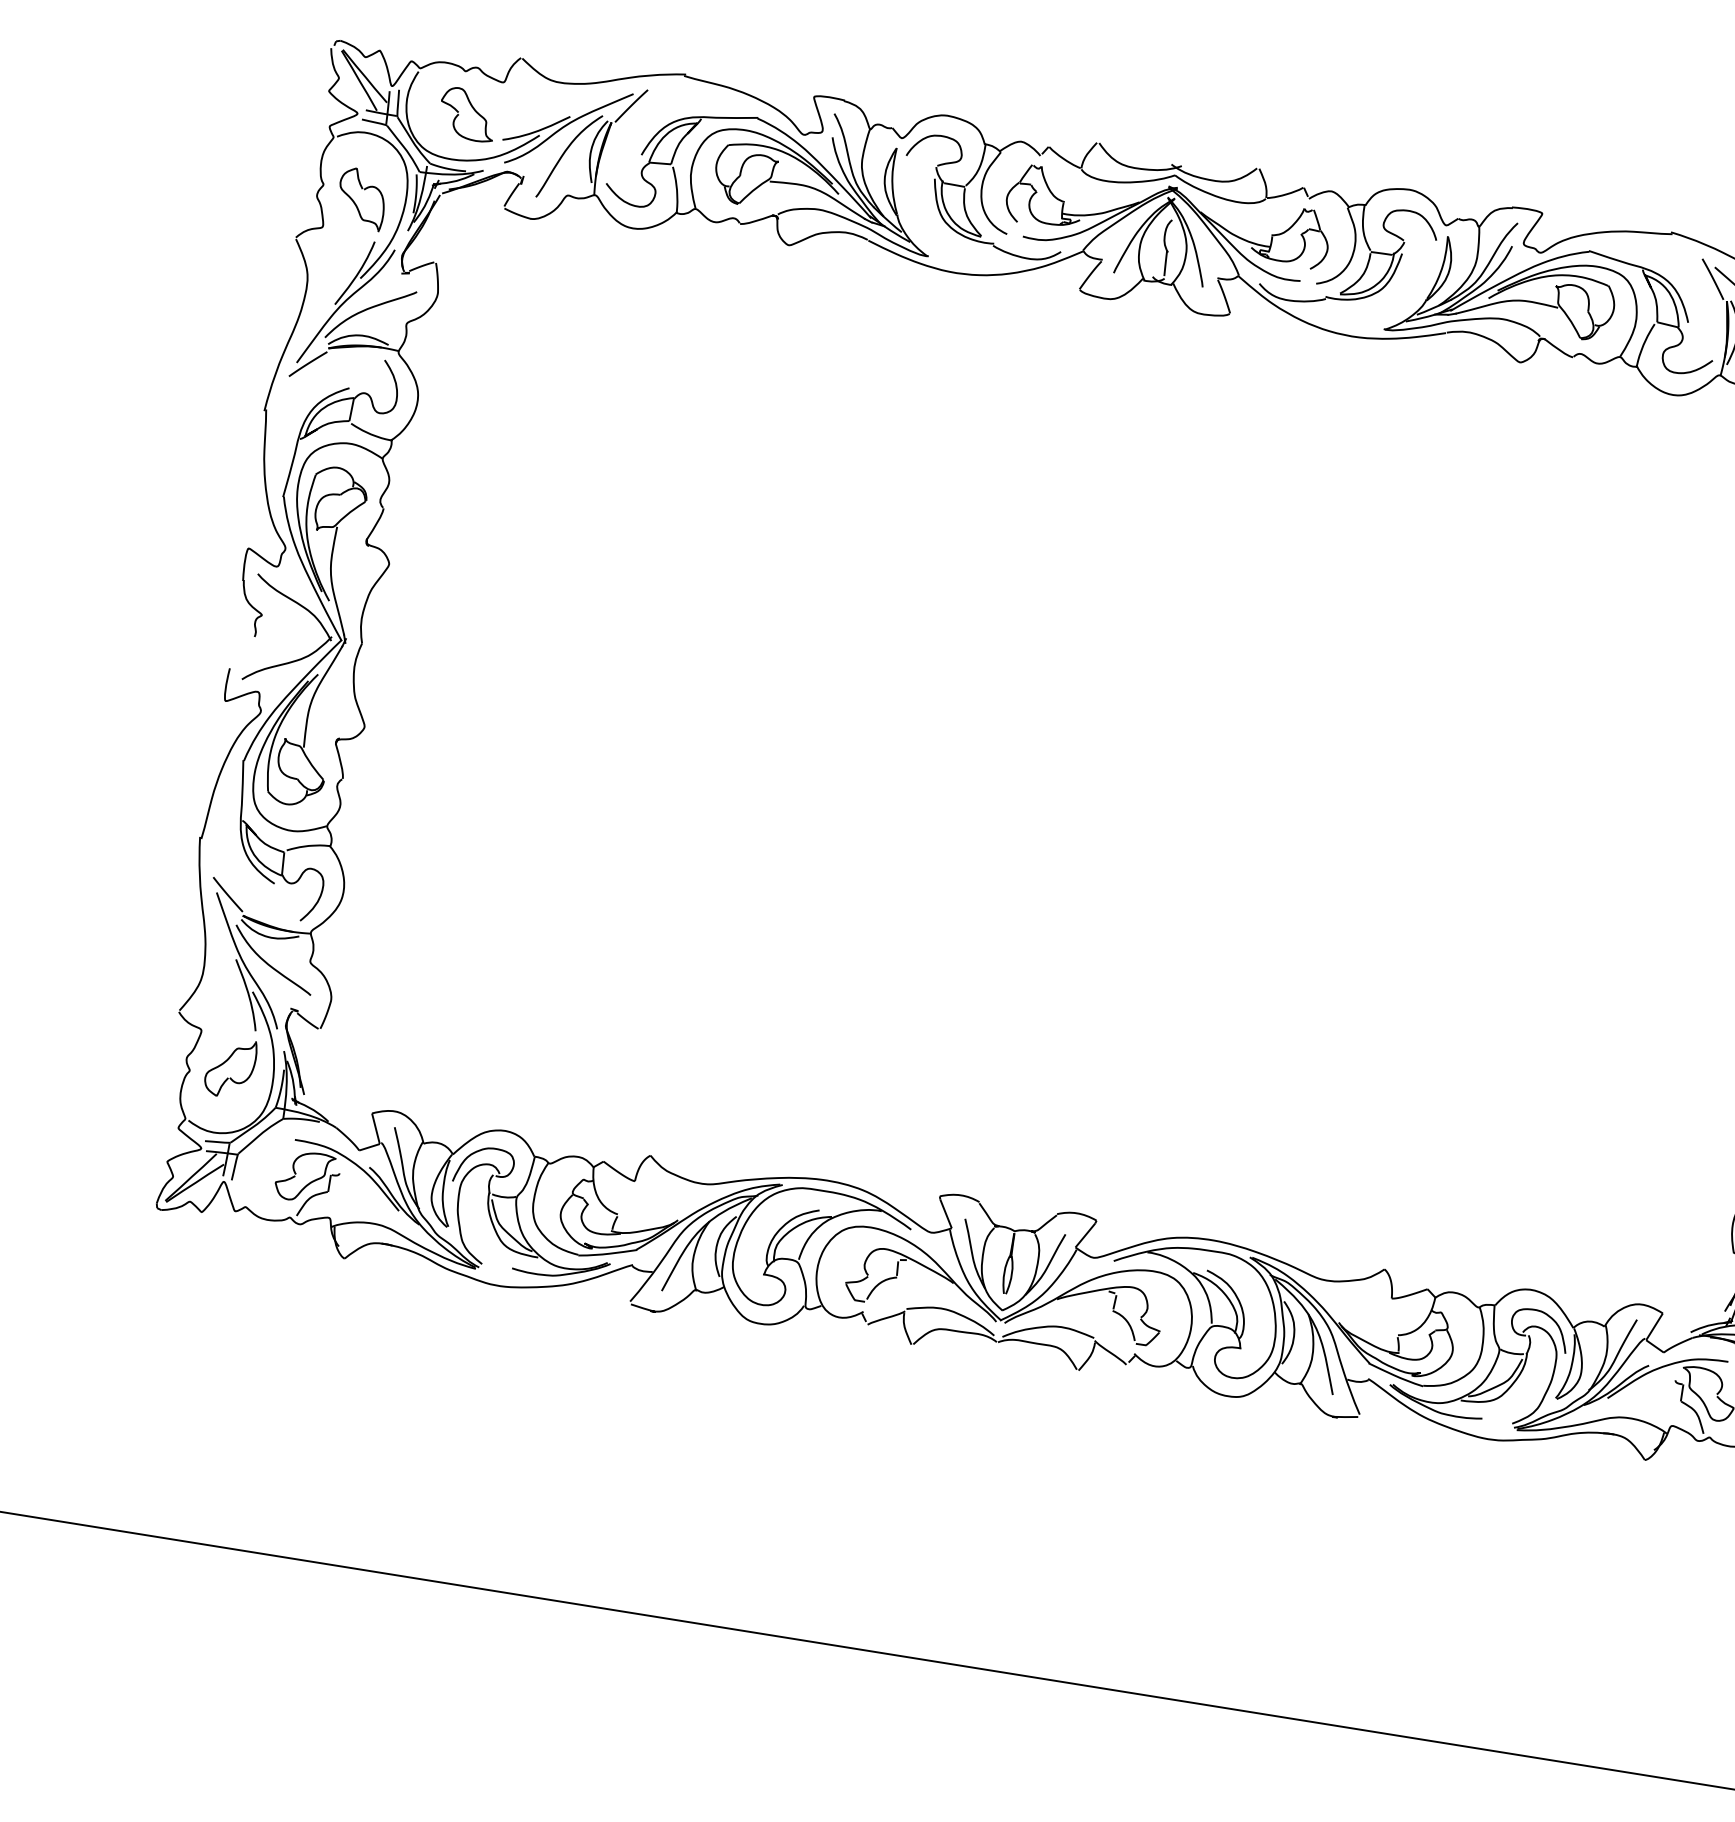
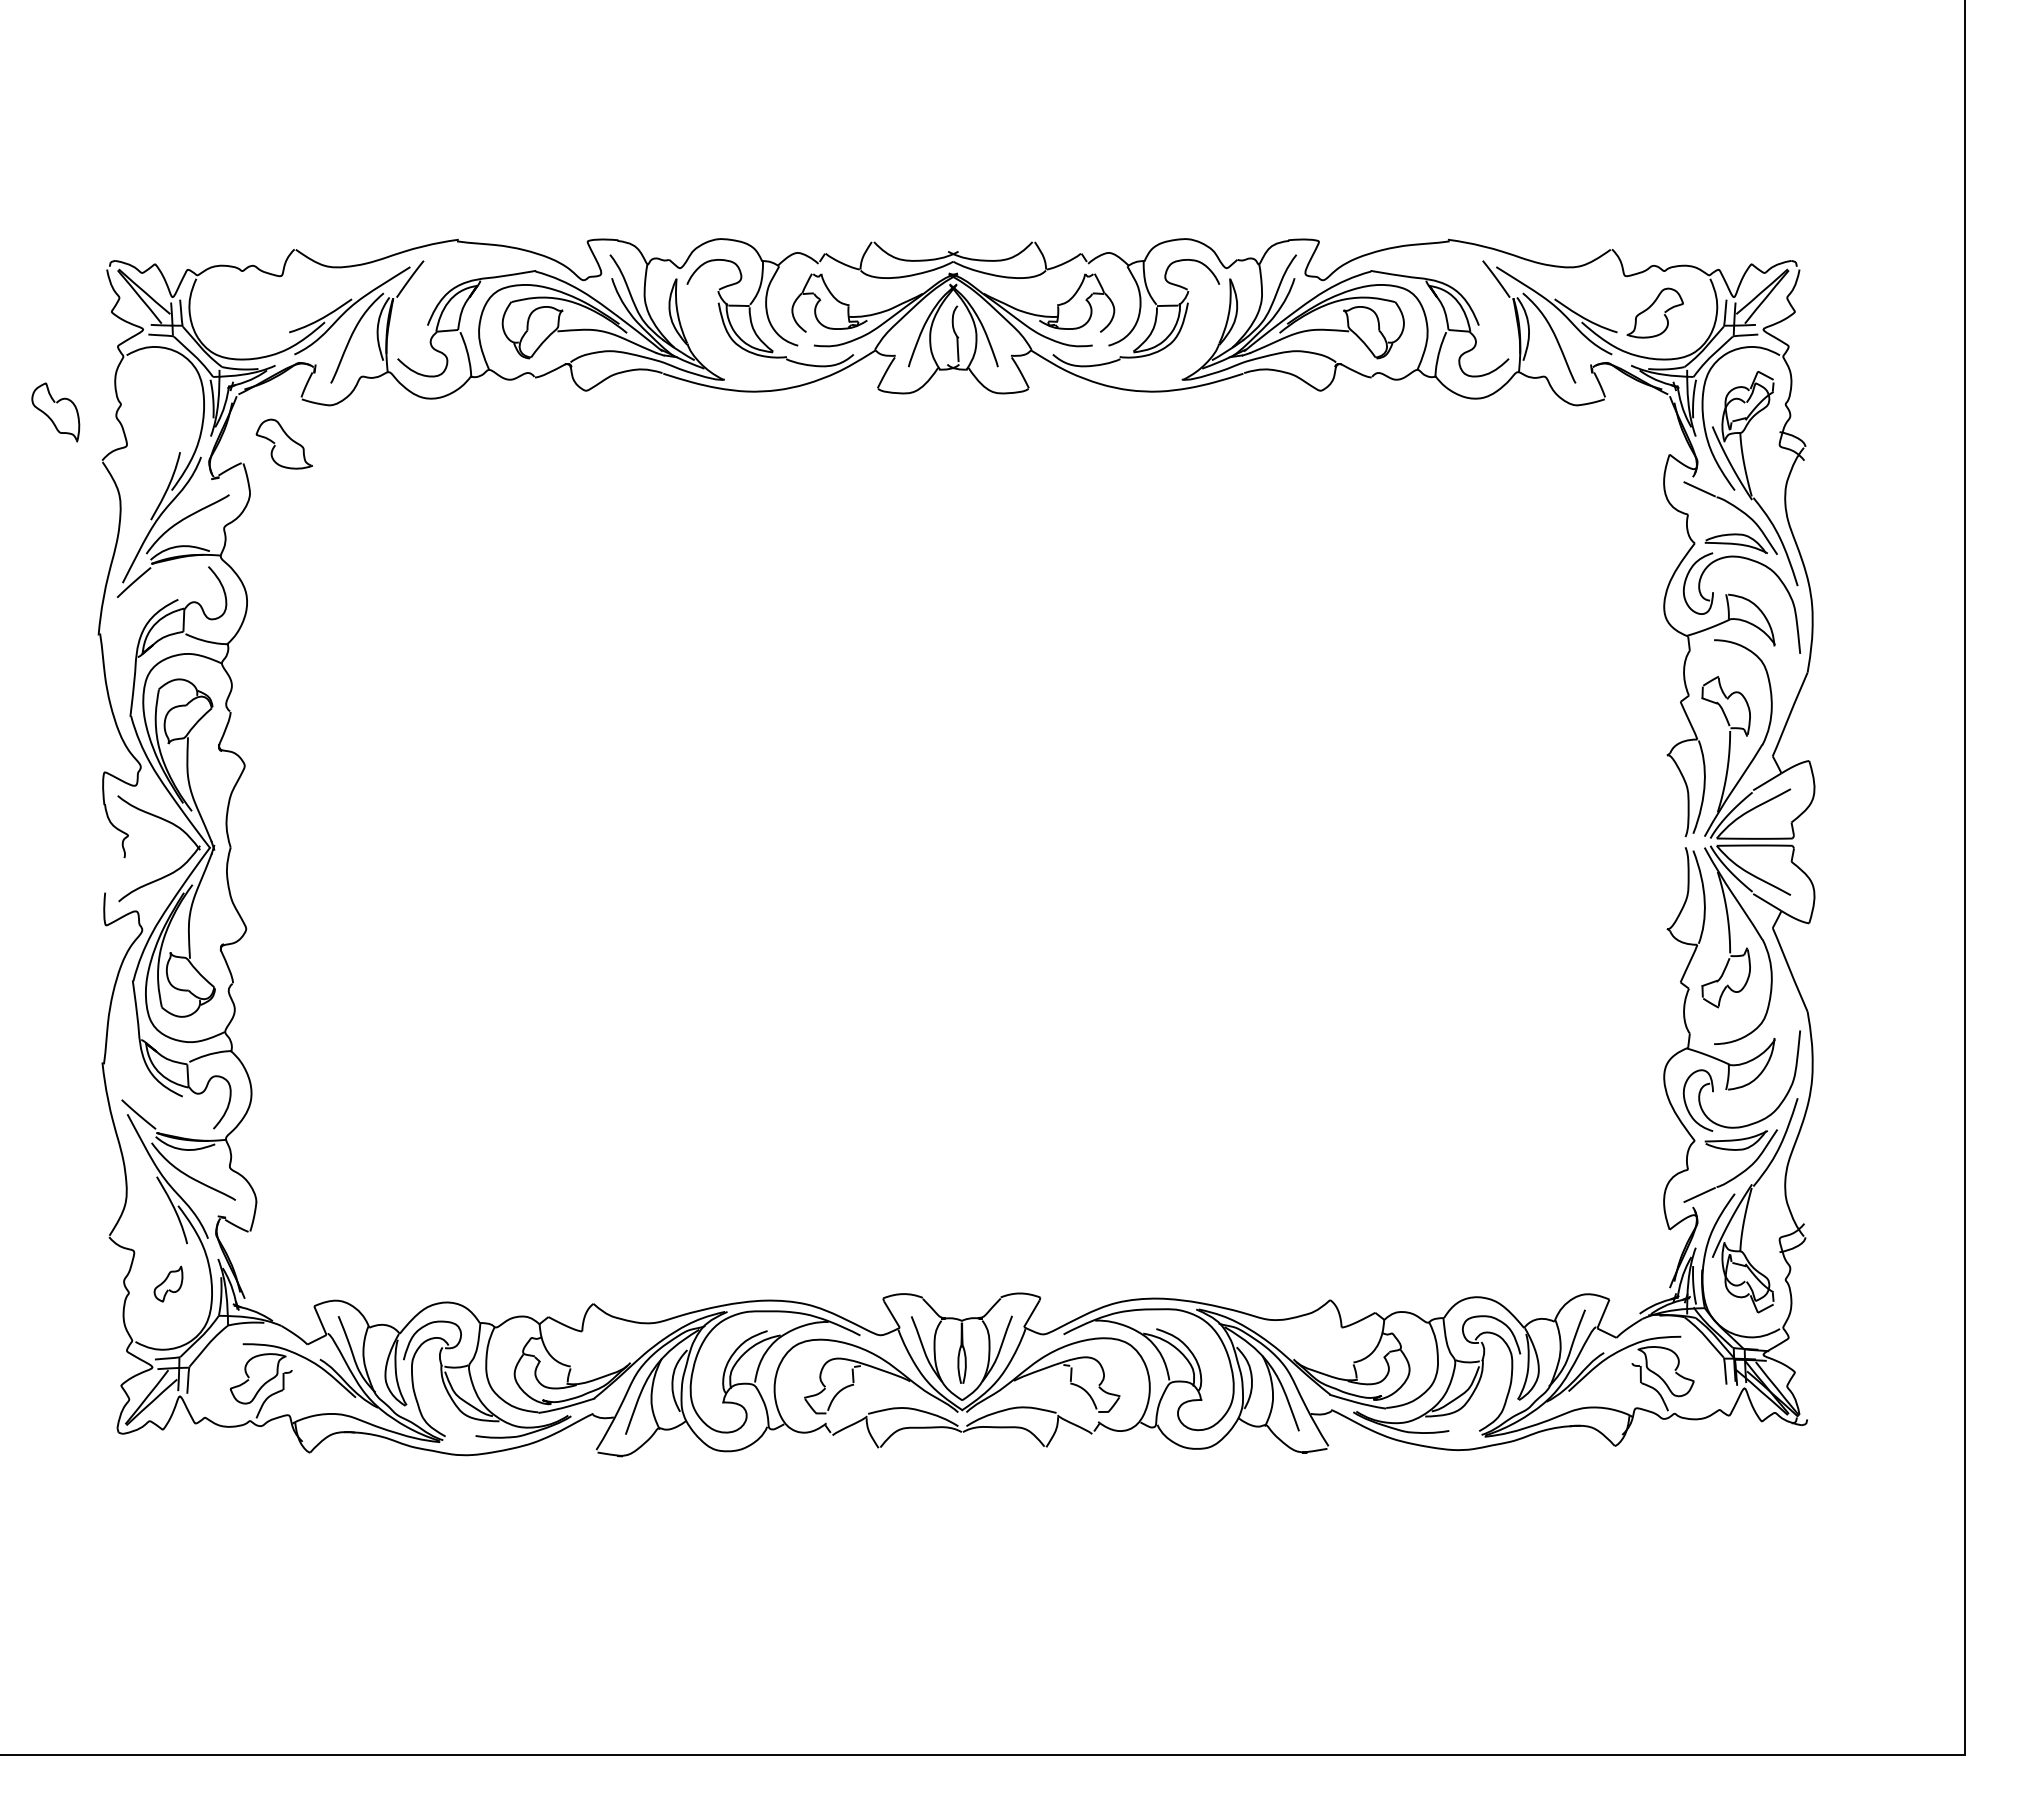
part: (467, 113) -> (283, 443), moved
part: (361, 199) -> (55, 412), moved
part: (230, 1067) -> (168, 1283), size x0.6

